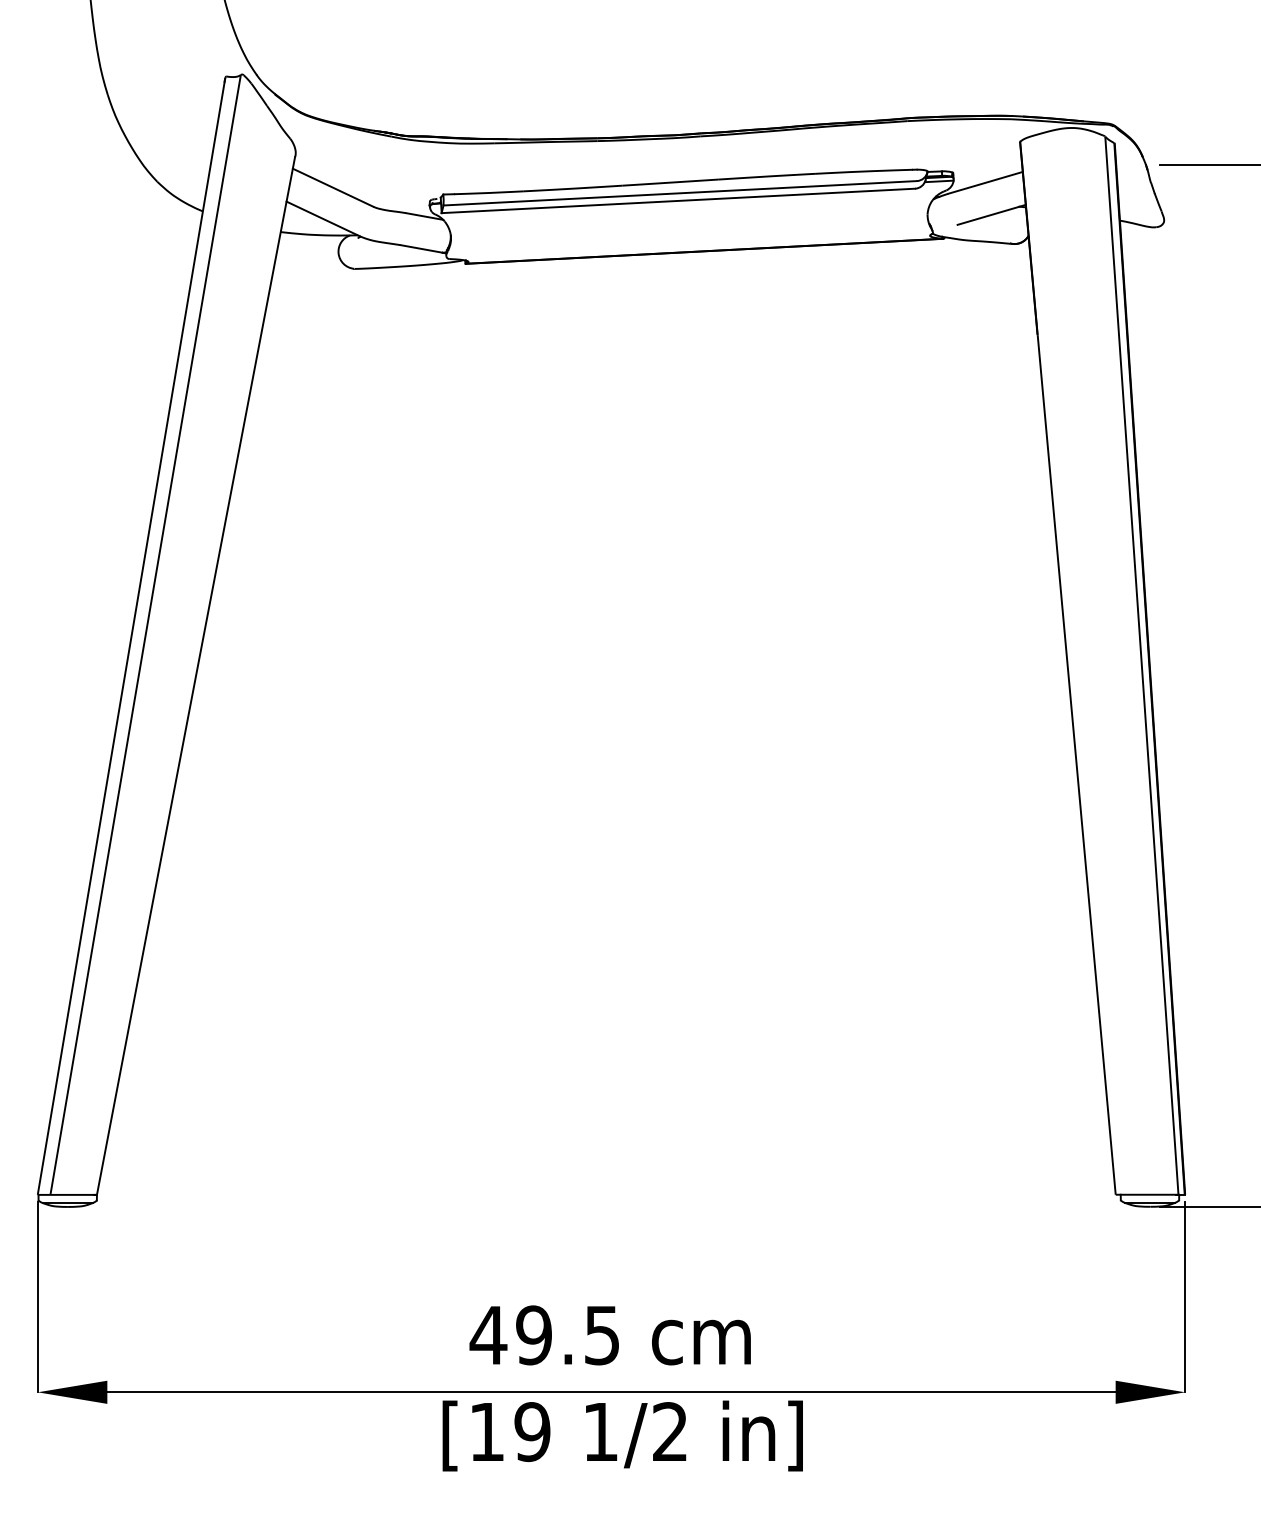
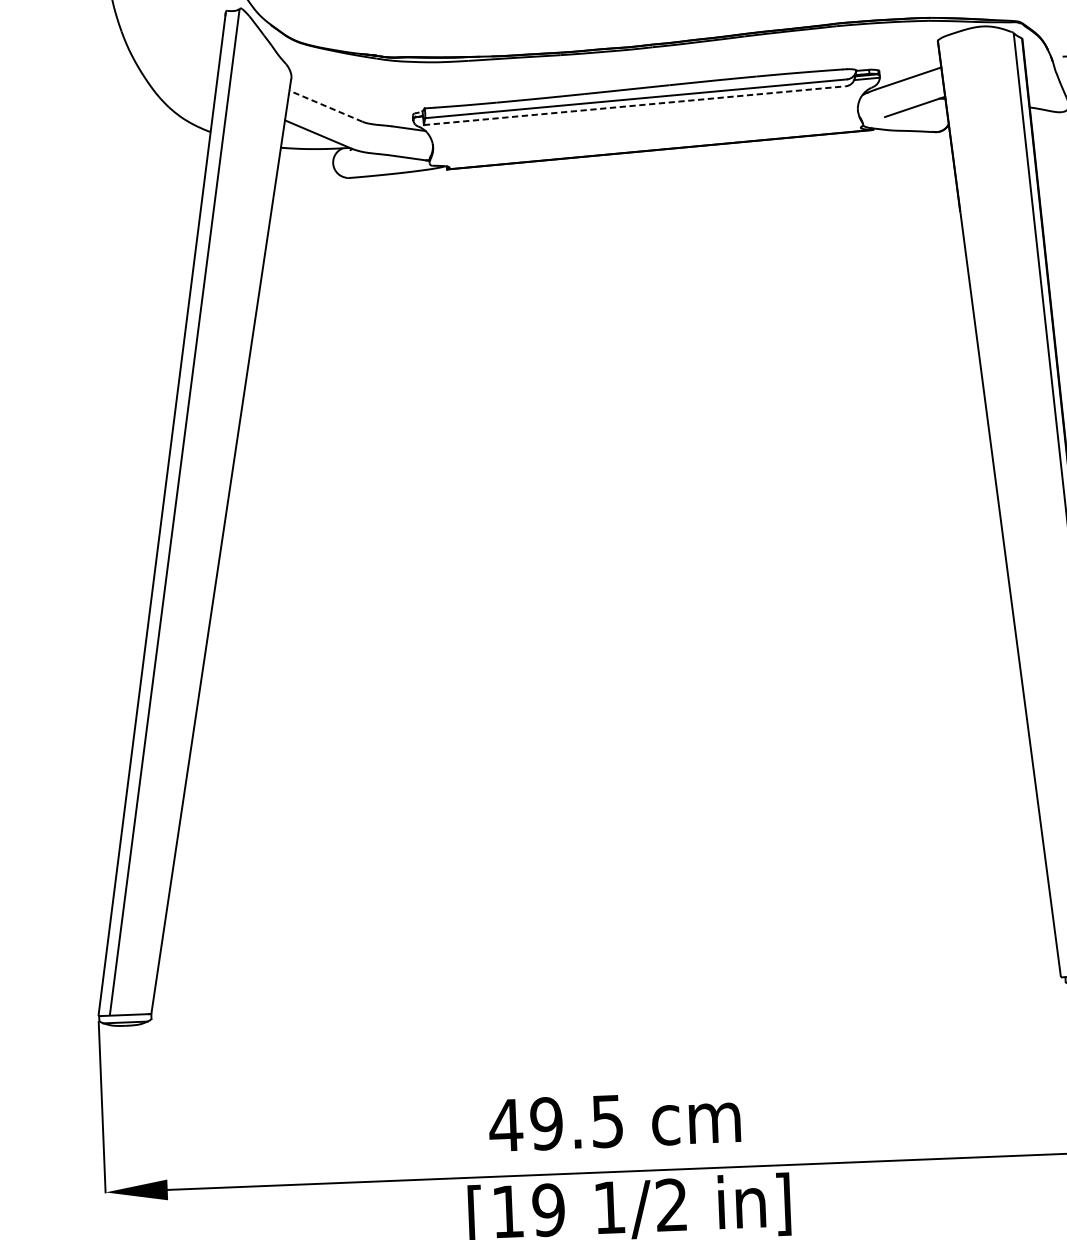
line: (332, 187) -> (325, 106), solid -> dashed
line: (678, 200) -> (634, 105), solid -> dashed

